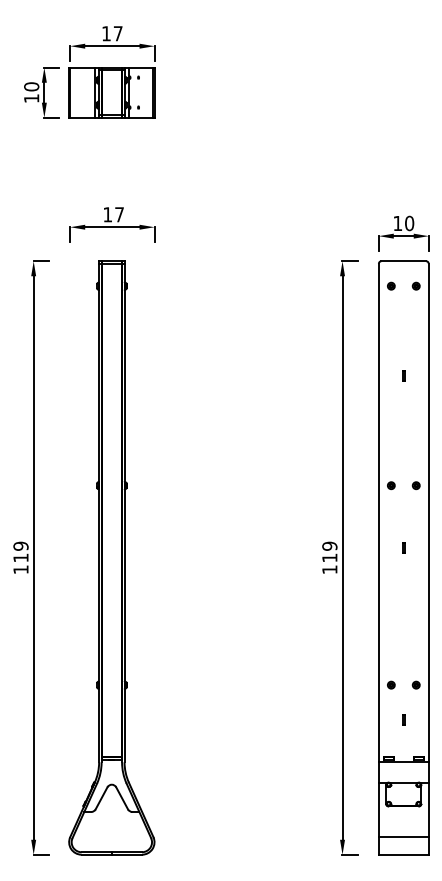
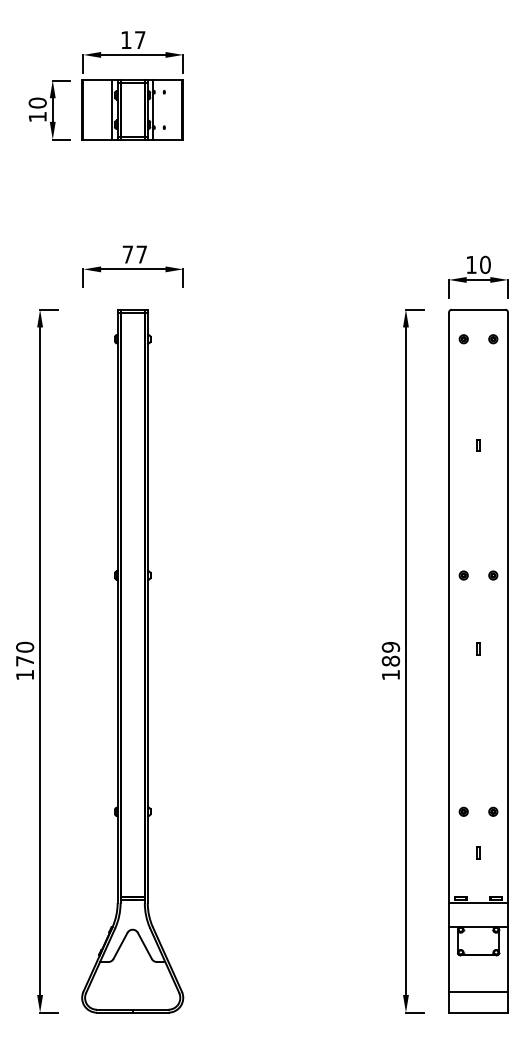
text: (107, 214) -> (127, 254), 17 -> 77
text: (21, 551) -> (25, 653), 119 -> 170
text: (329, 557) -> (390, 660), 119 -> 189

